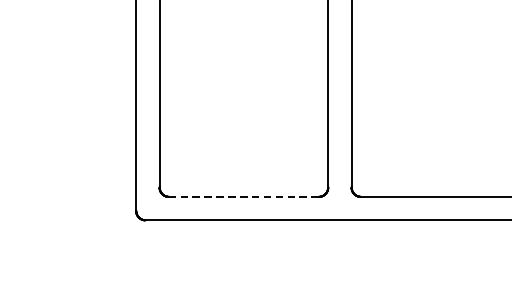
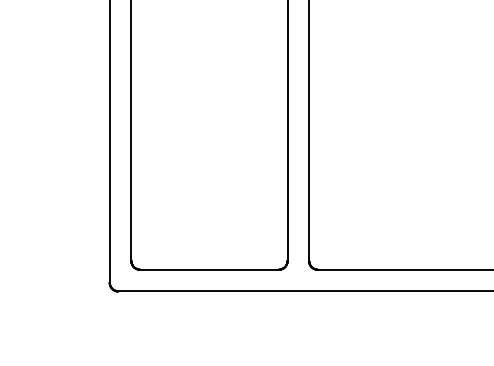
line: (242, 196) -> (208, 269), dashed -> solid

